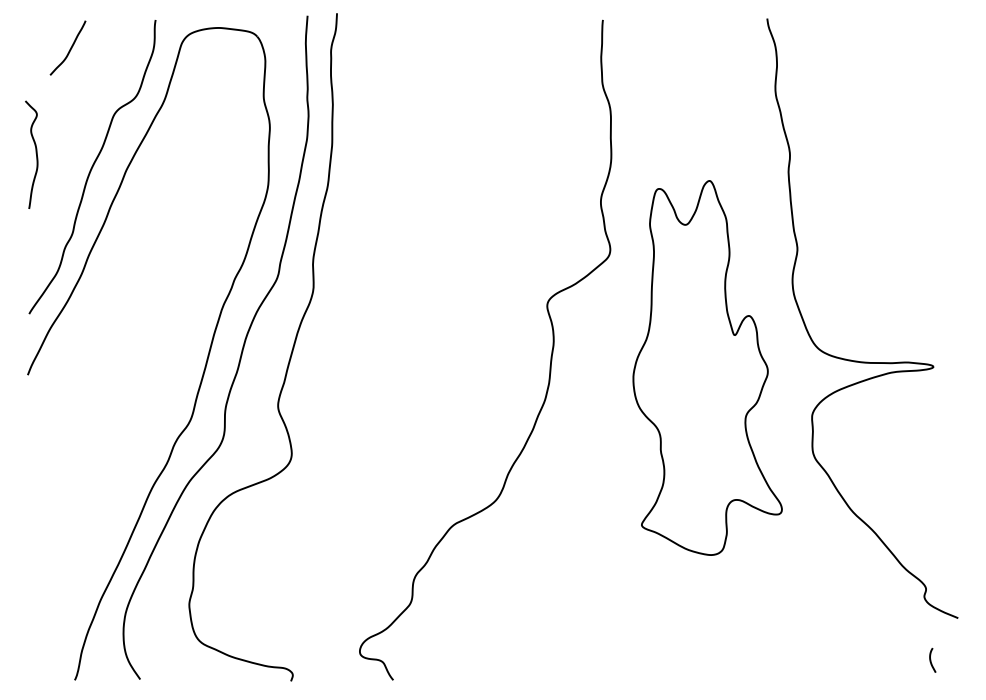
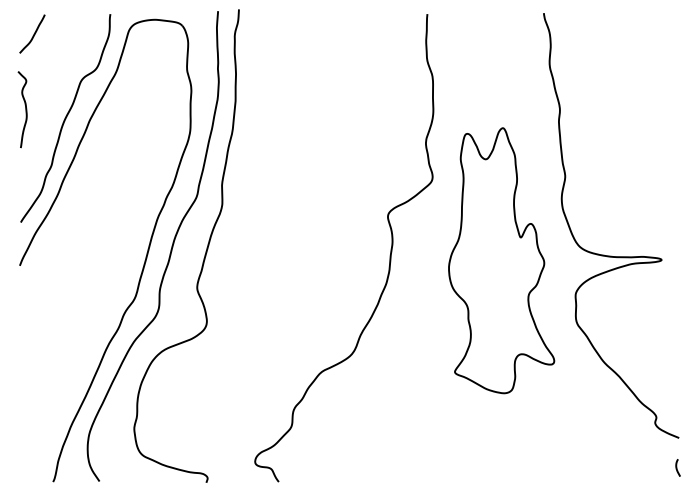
curve: (69, 48) -> (33, 34), moved
curve: (931, 659) -> (677, 467), moved

